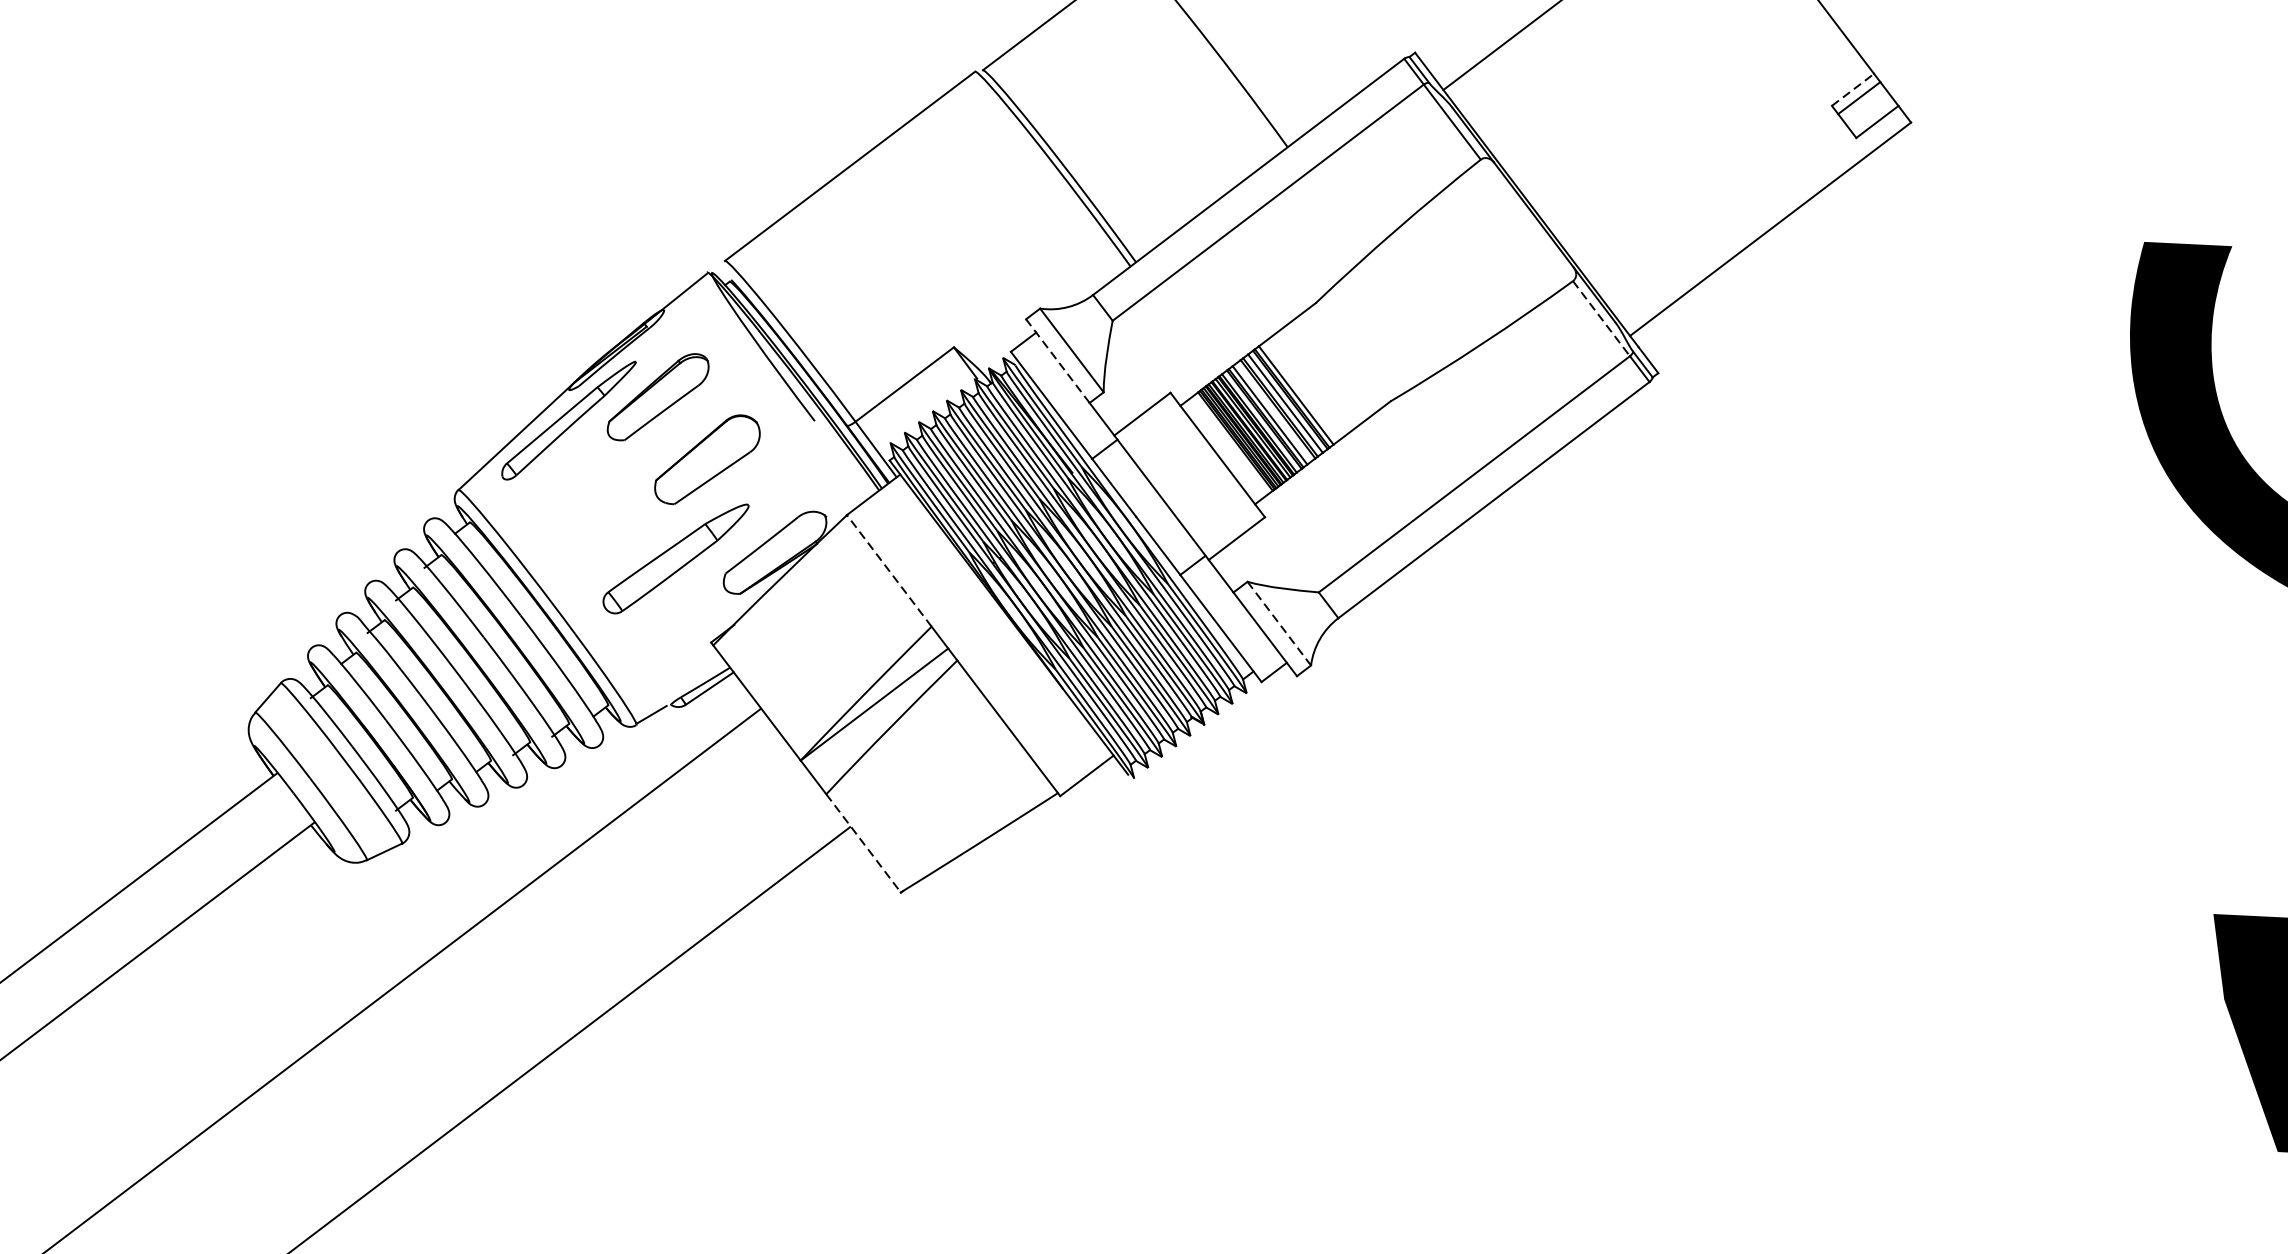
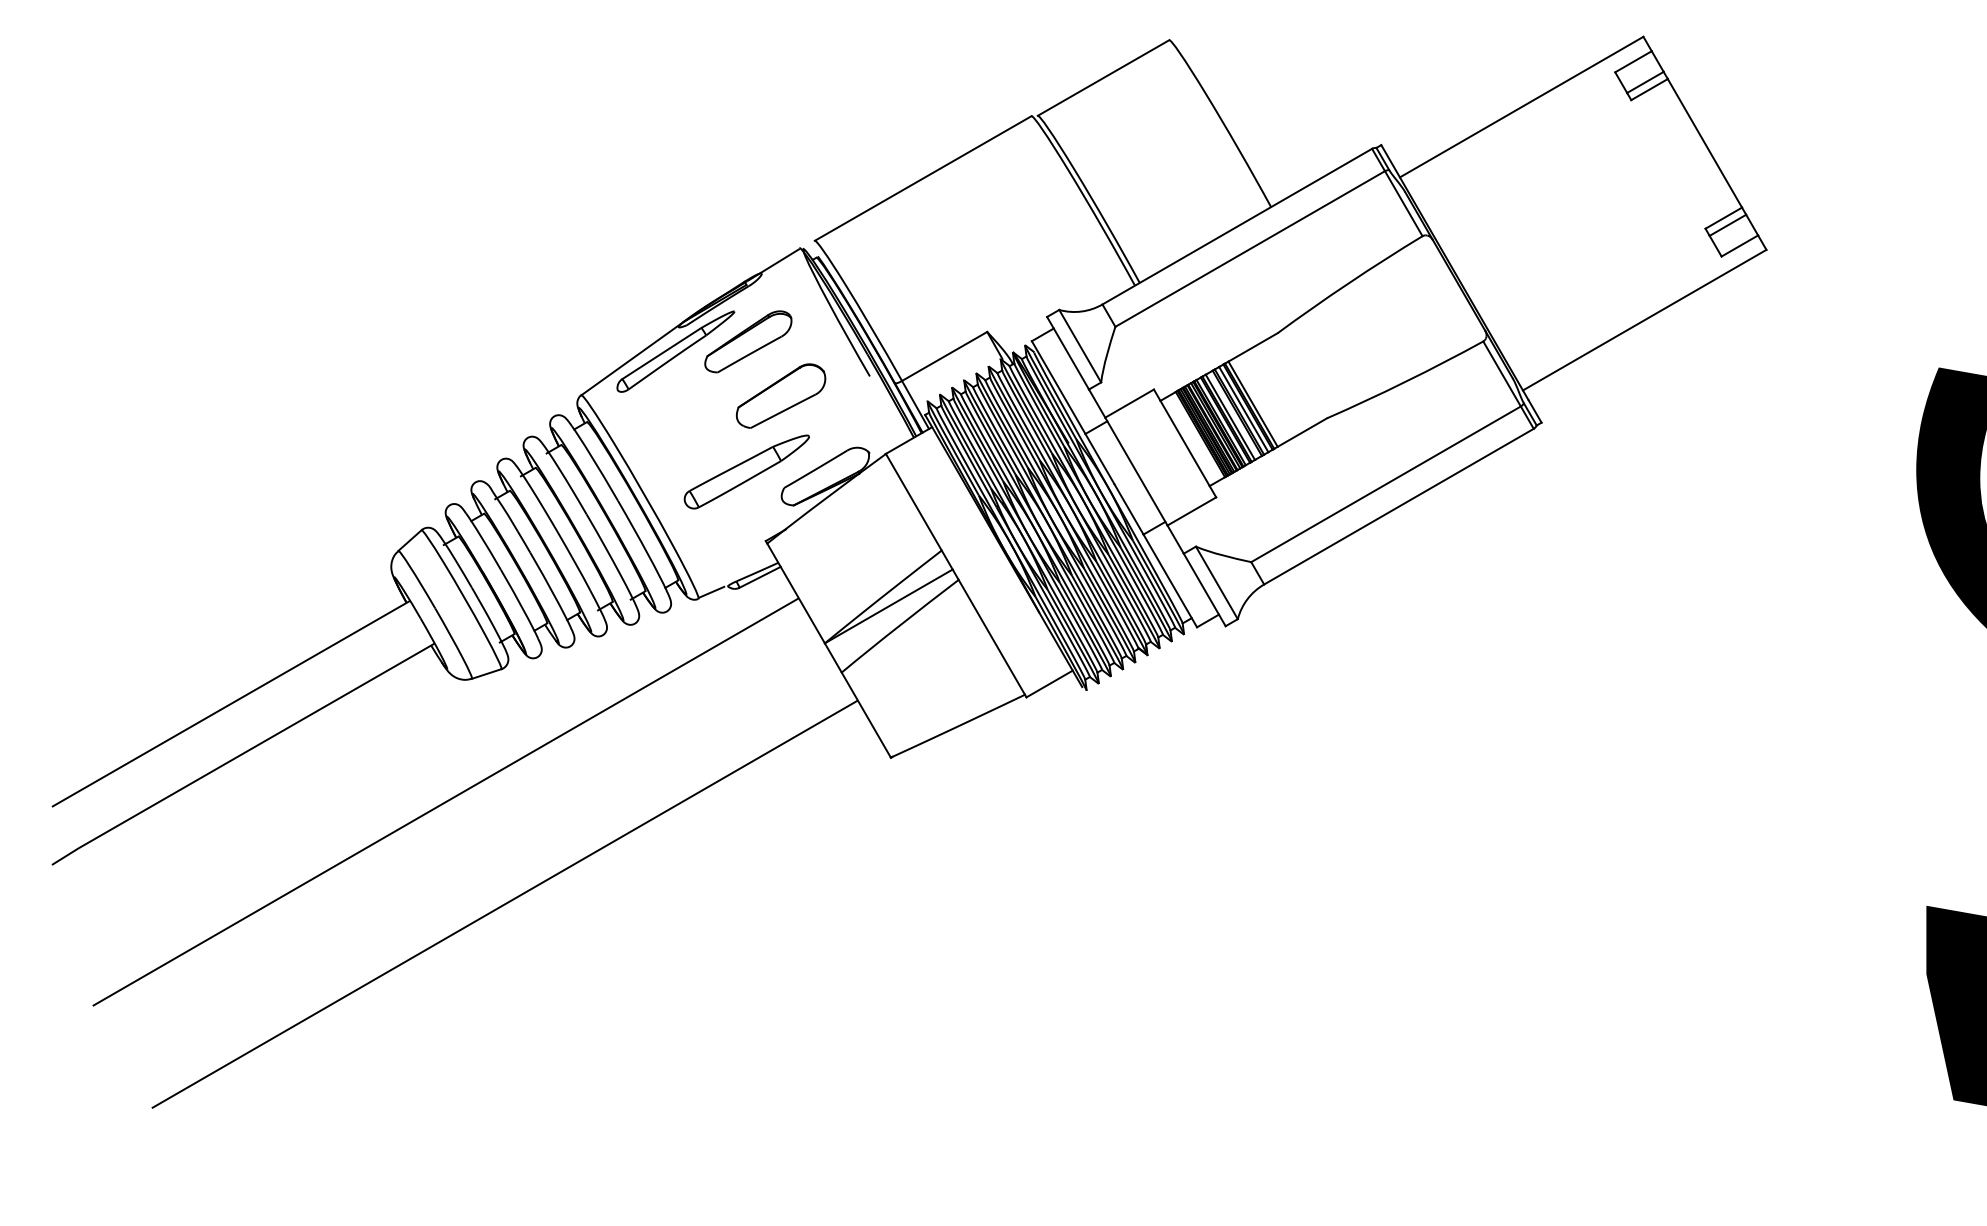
line: (1853, 88) -> (1724, 217), dashed -> solid
line: (1601, 318) -> (1502, 373), dashed -> solid
line: (1058, 361) -> (1068, 353), dashed -> solid
line: (888, 571) -> (913, 502), dashed -> solid
line: (1278, 623) -> (1216, 582), dashed -> solid
line: (863, 843) -> (866, 715), dashed -> solid

